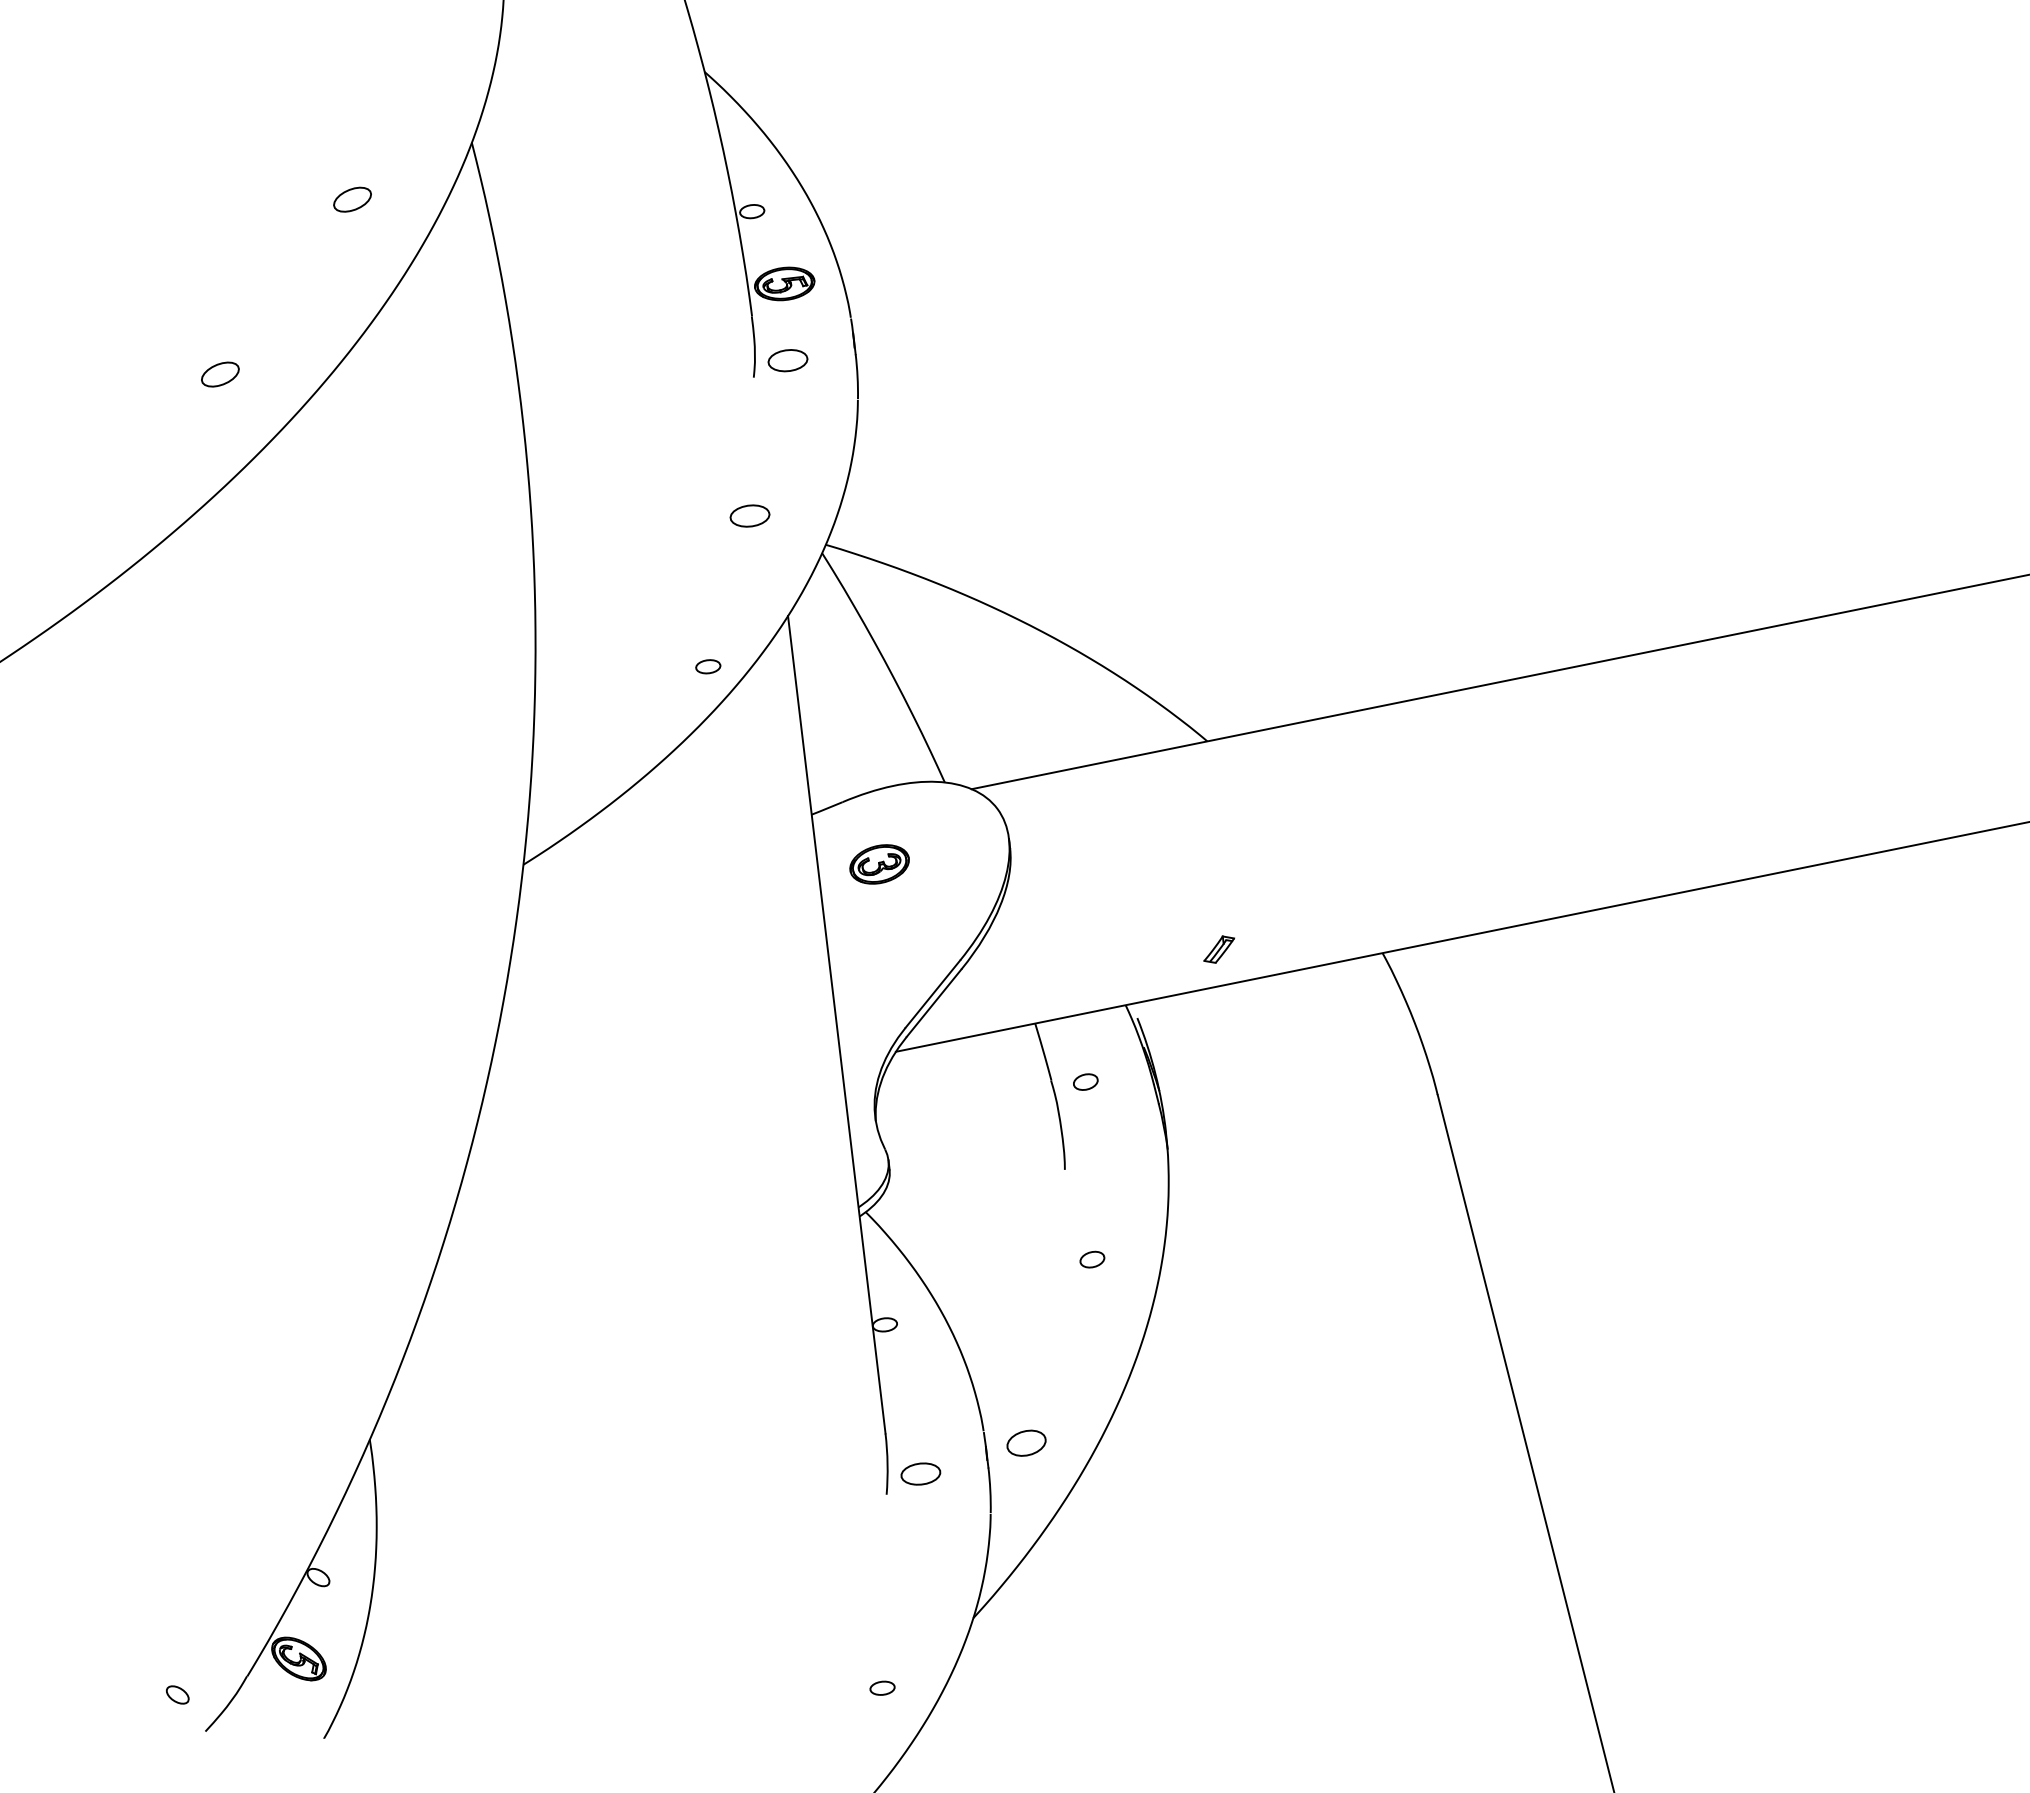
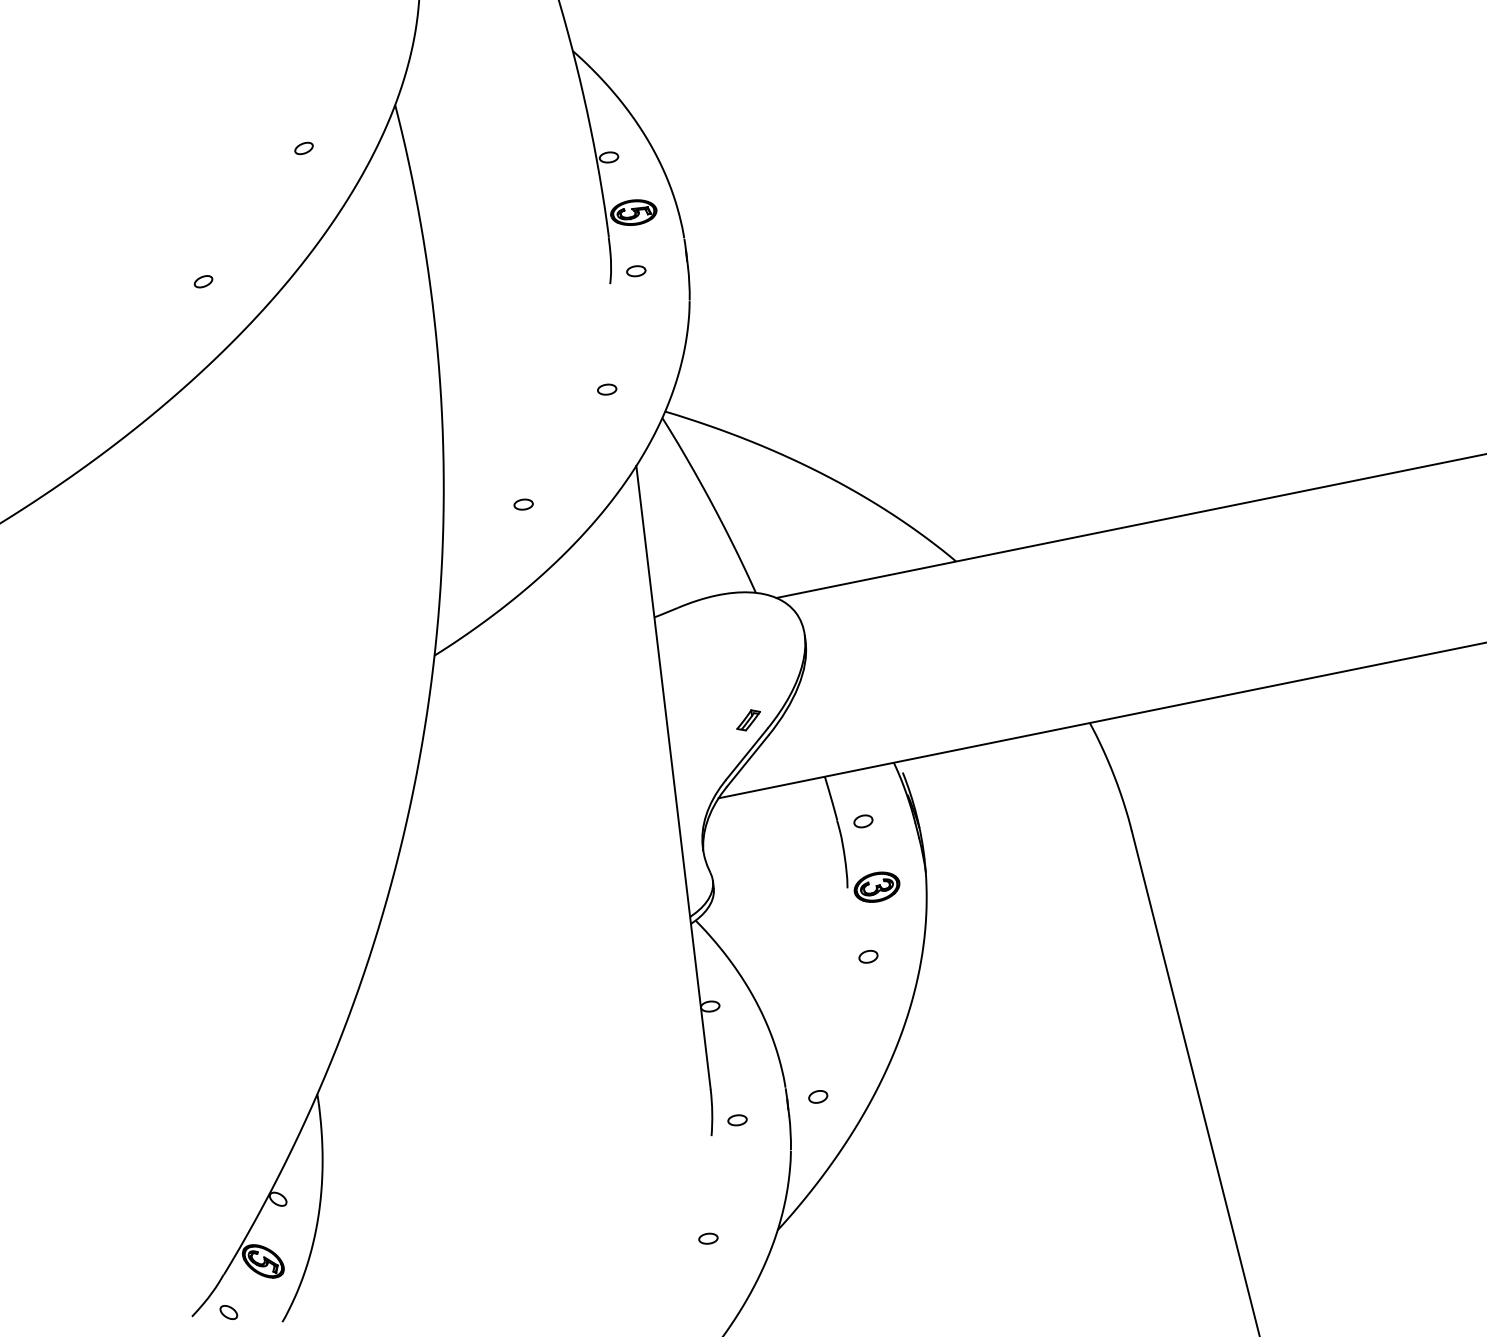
part: (351, 199) -> (303, 148), size x0.62
part: (787, 360) -> (635, 271), size x0.62
part: (220, 374) -> (203, 281), size x0.62
part: (749, 515) -> (606, 389), size x0.62
part: (708, 666) -> (523, 504), moved
part: (879, 864) -> (876, 887), moved
part: (1219, 949) -> (748, 720), moved
part: (1026, 1443) -> (818, 1097), size x0.62
part: (920, 1473) -> (737, 1119), size x0.62
part: (882, 1687) -> (708, 1238), moved
part: (177, 1694) -> (228, 1312), moved

